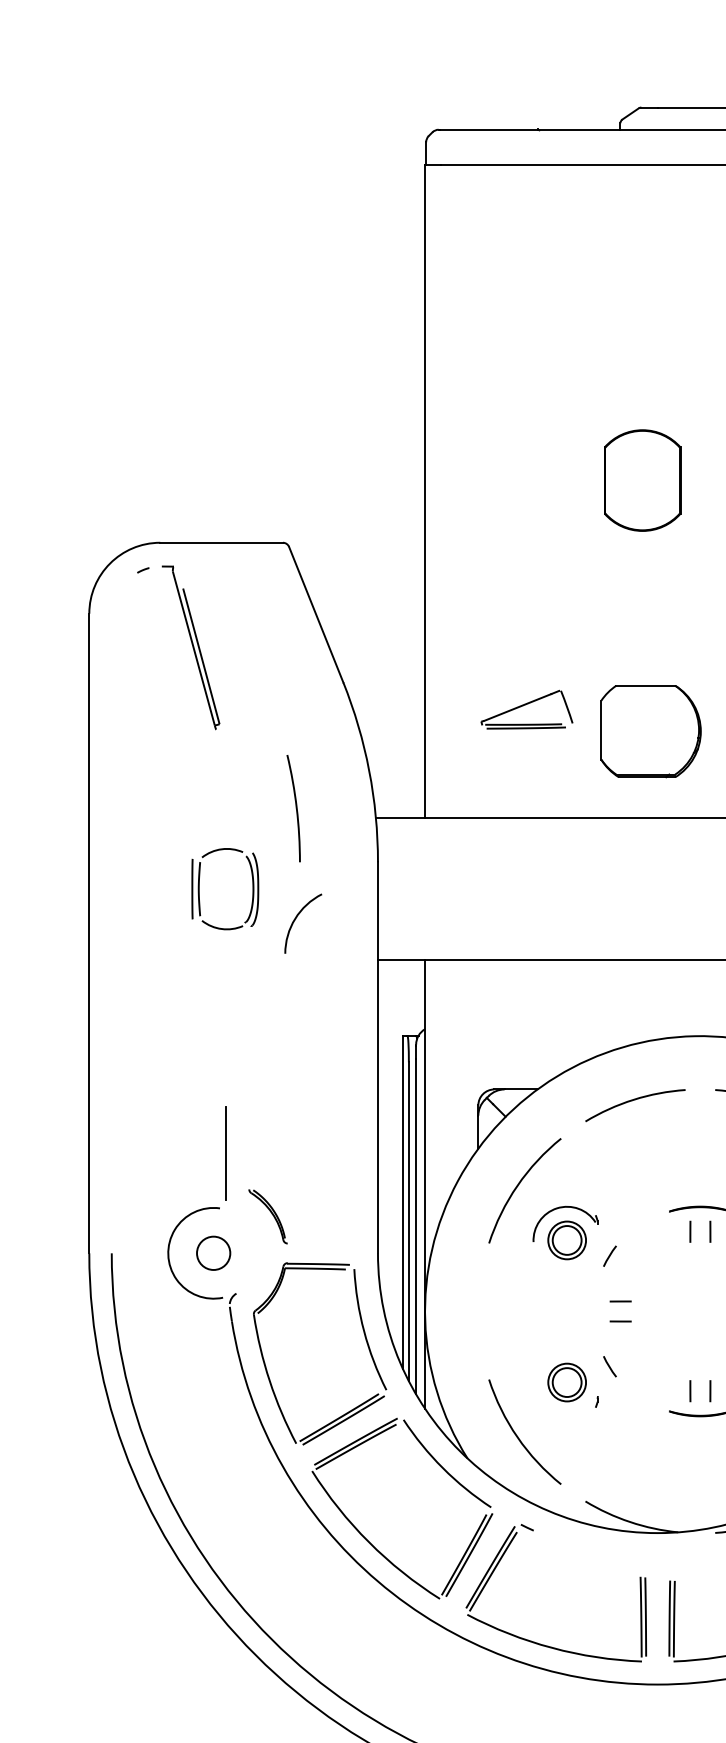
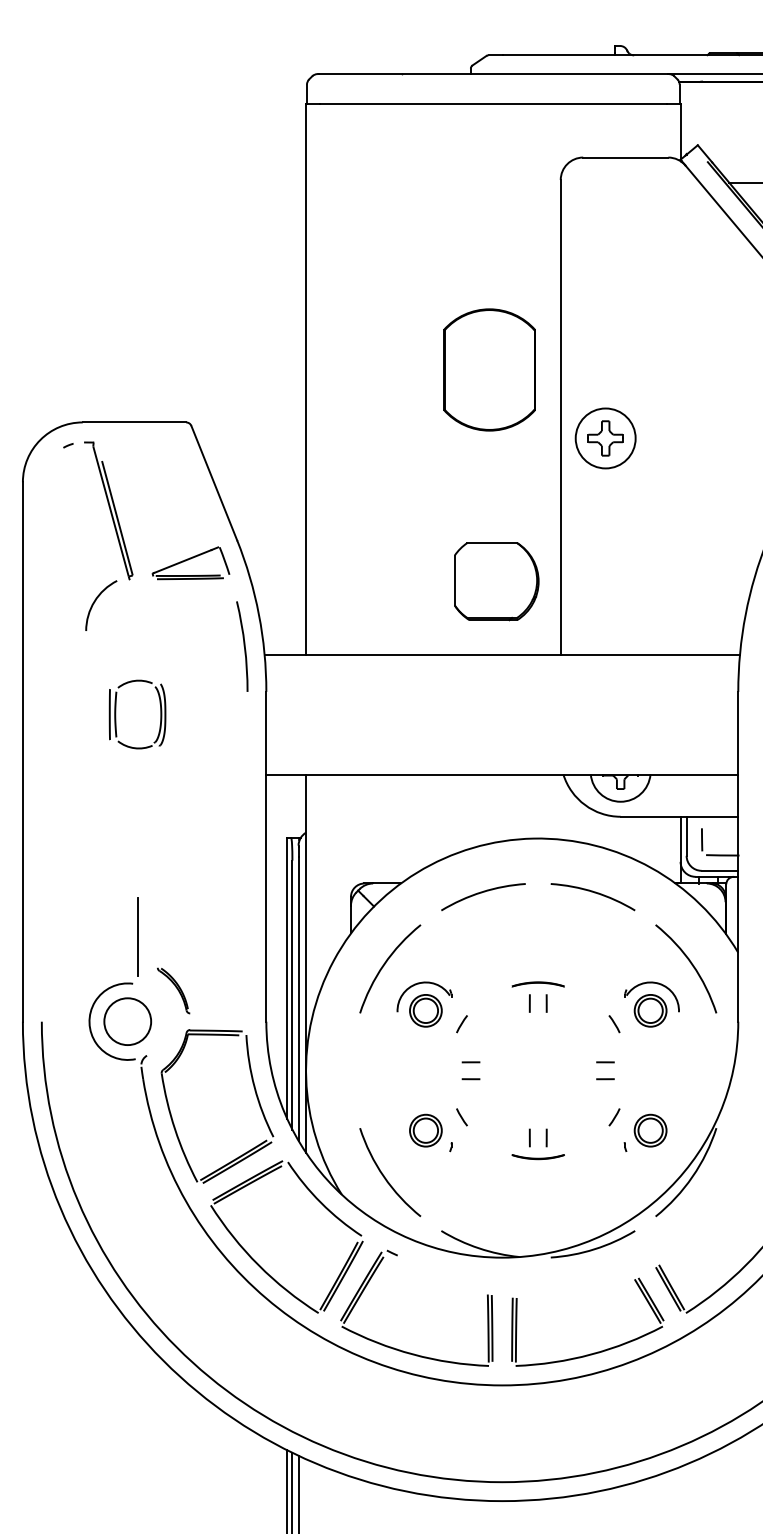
part: (642, 480) -> (489, 369), size x1.43
part: (526, 710) -> (190, 563), moved
arc: (295, 808) -> (243, 646), moved
arc: (296, 919) -> (95, 602), moved
circle: (213, 1253) -> (127, 1021), size x1.67

